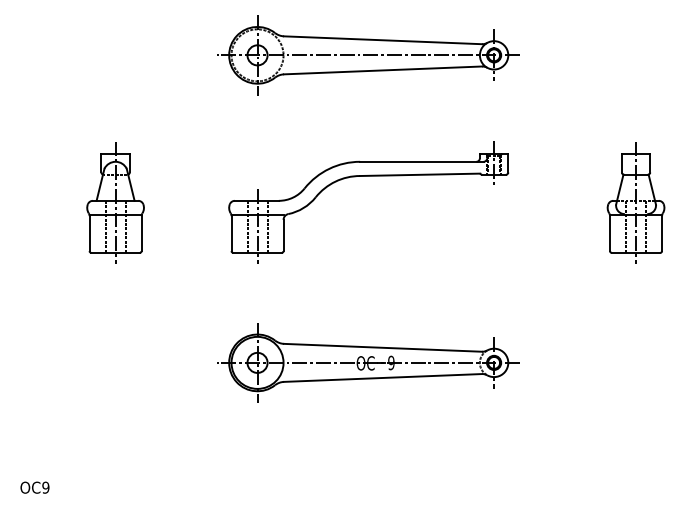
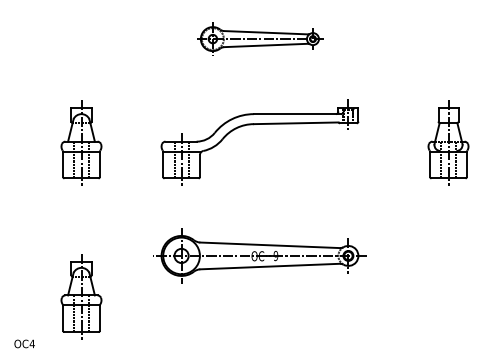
part: (368, 55) -> (259, 39), size x0.6
part: (115, 420) -> (81, 296), added
text: (45, 487) -> (32, 343), OC9 -> OC4

